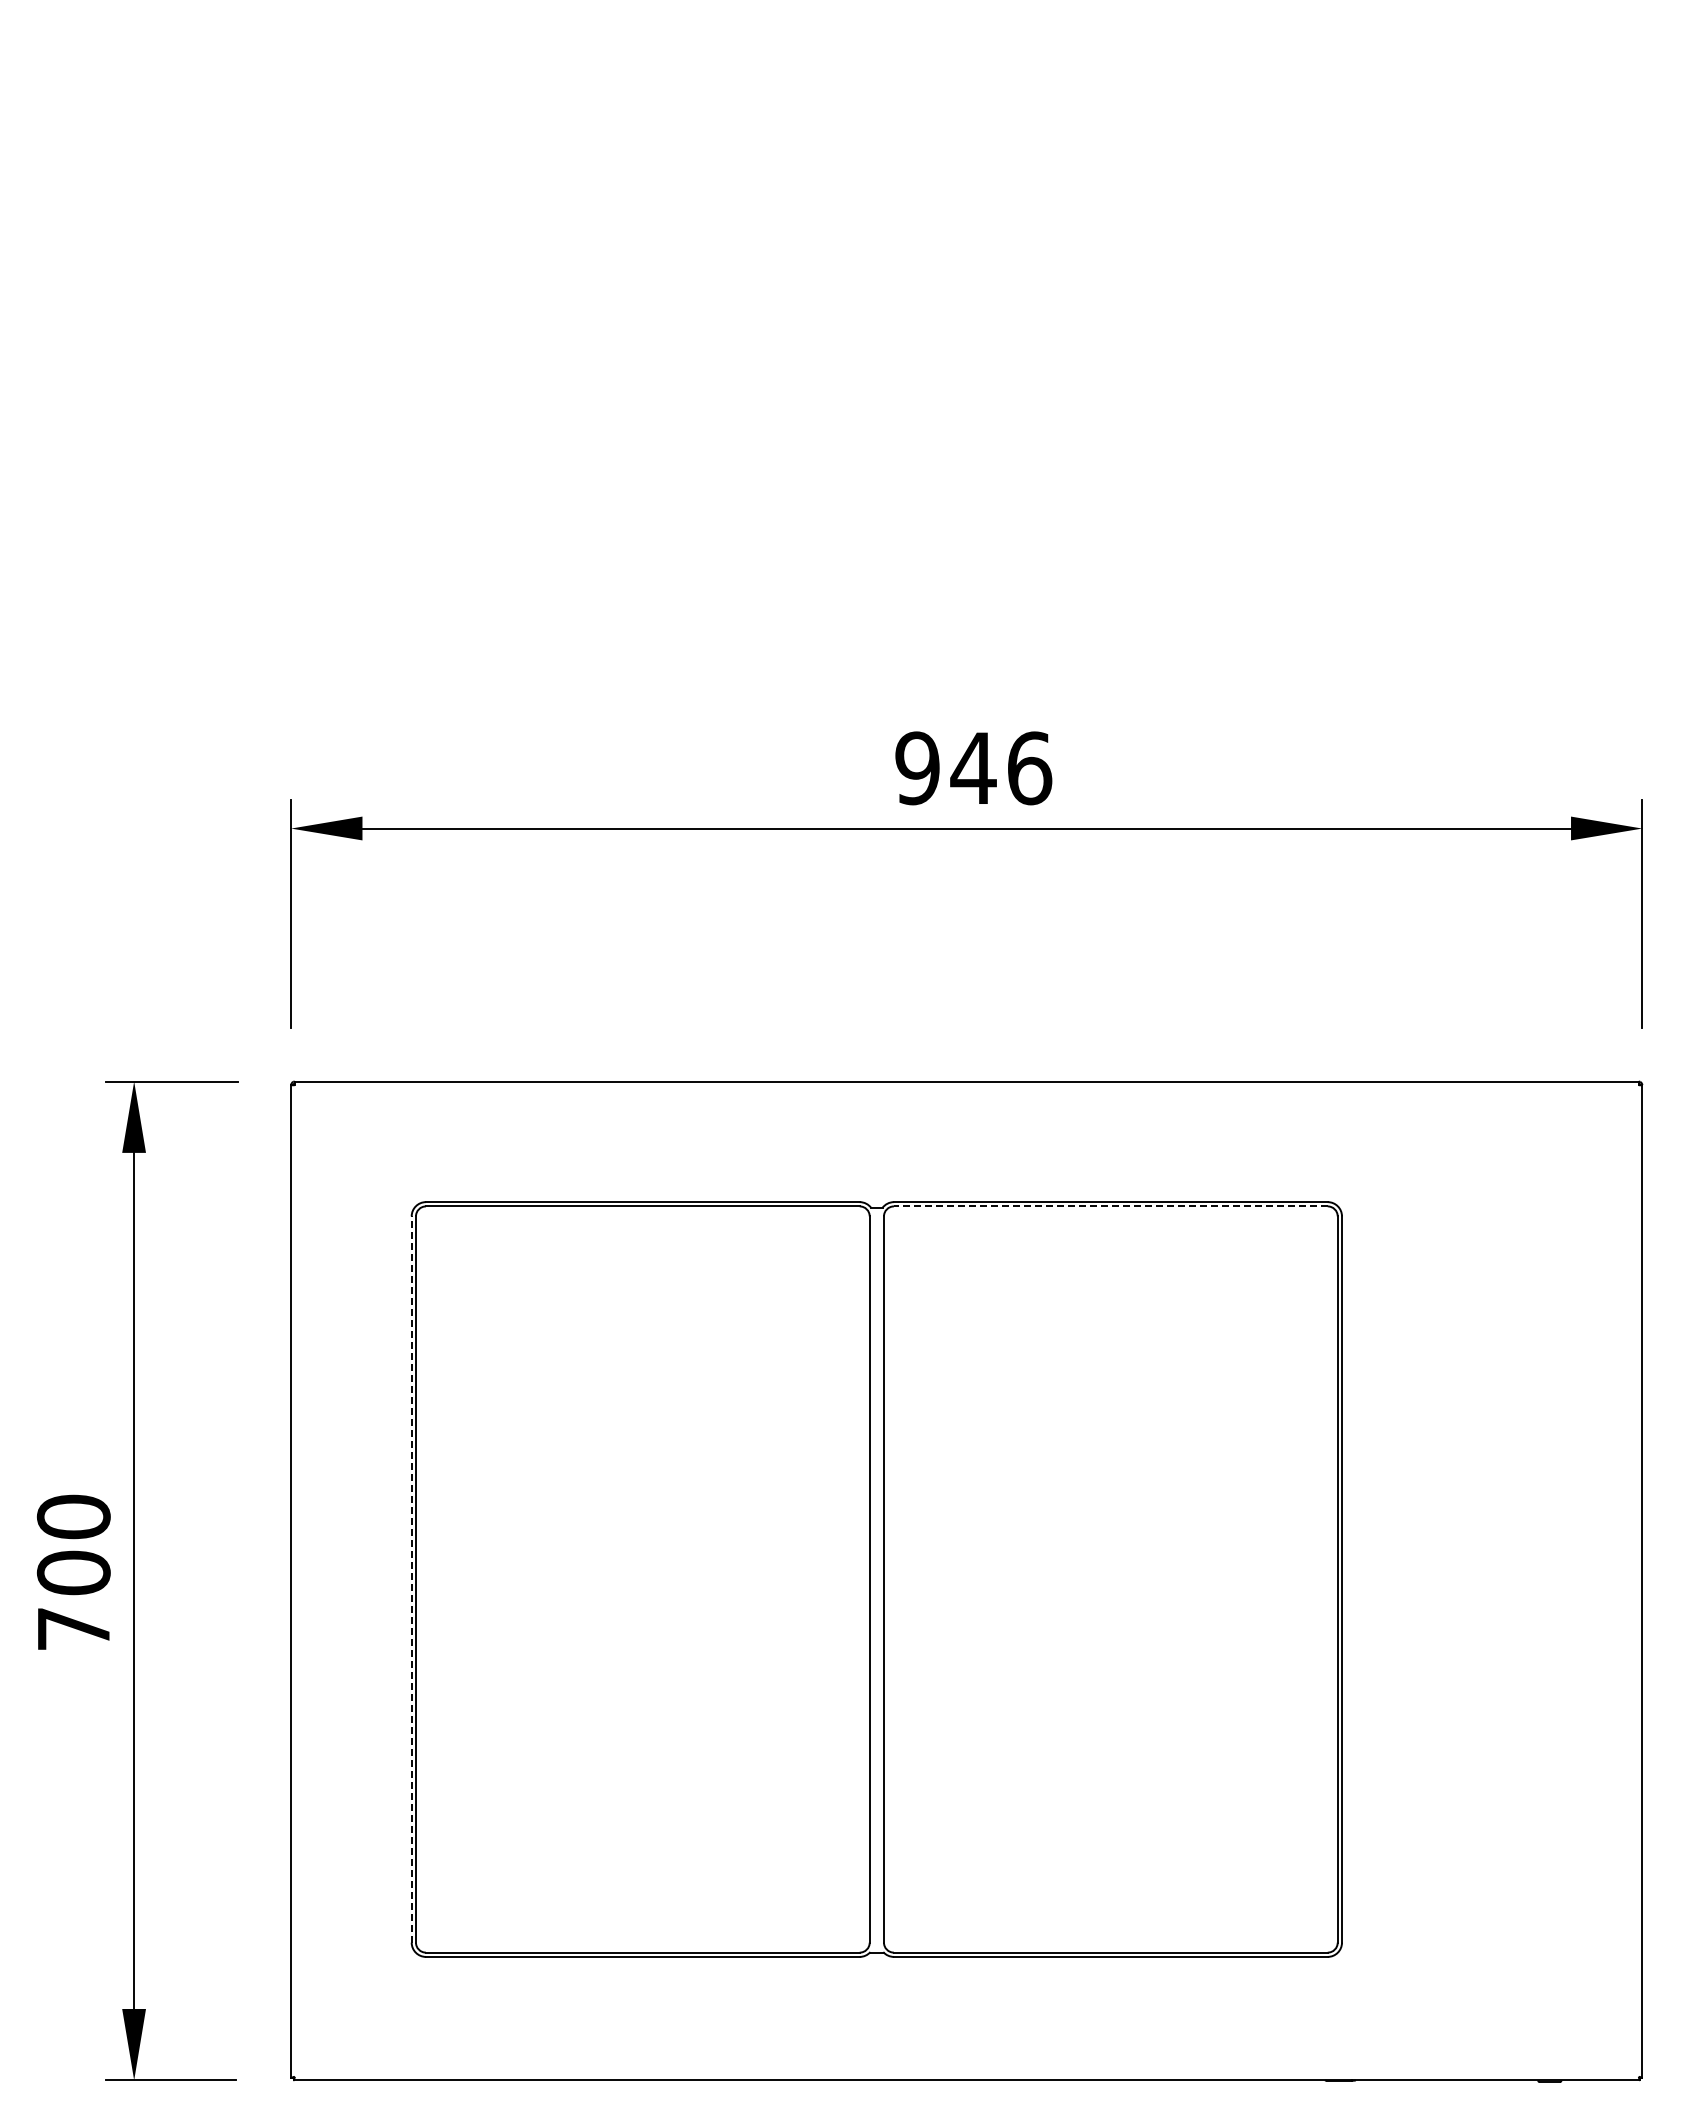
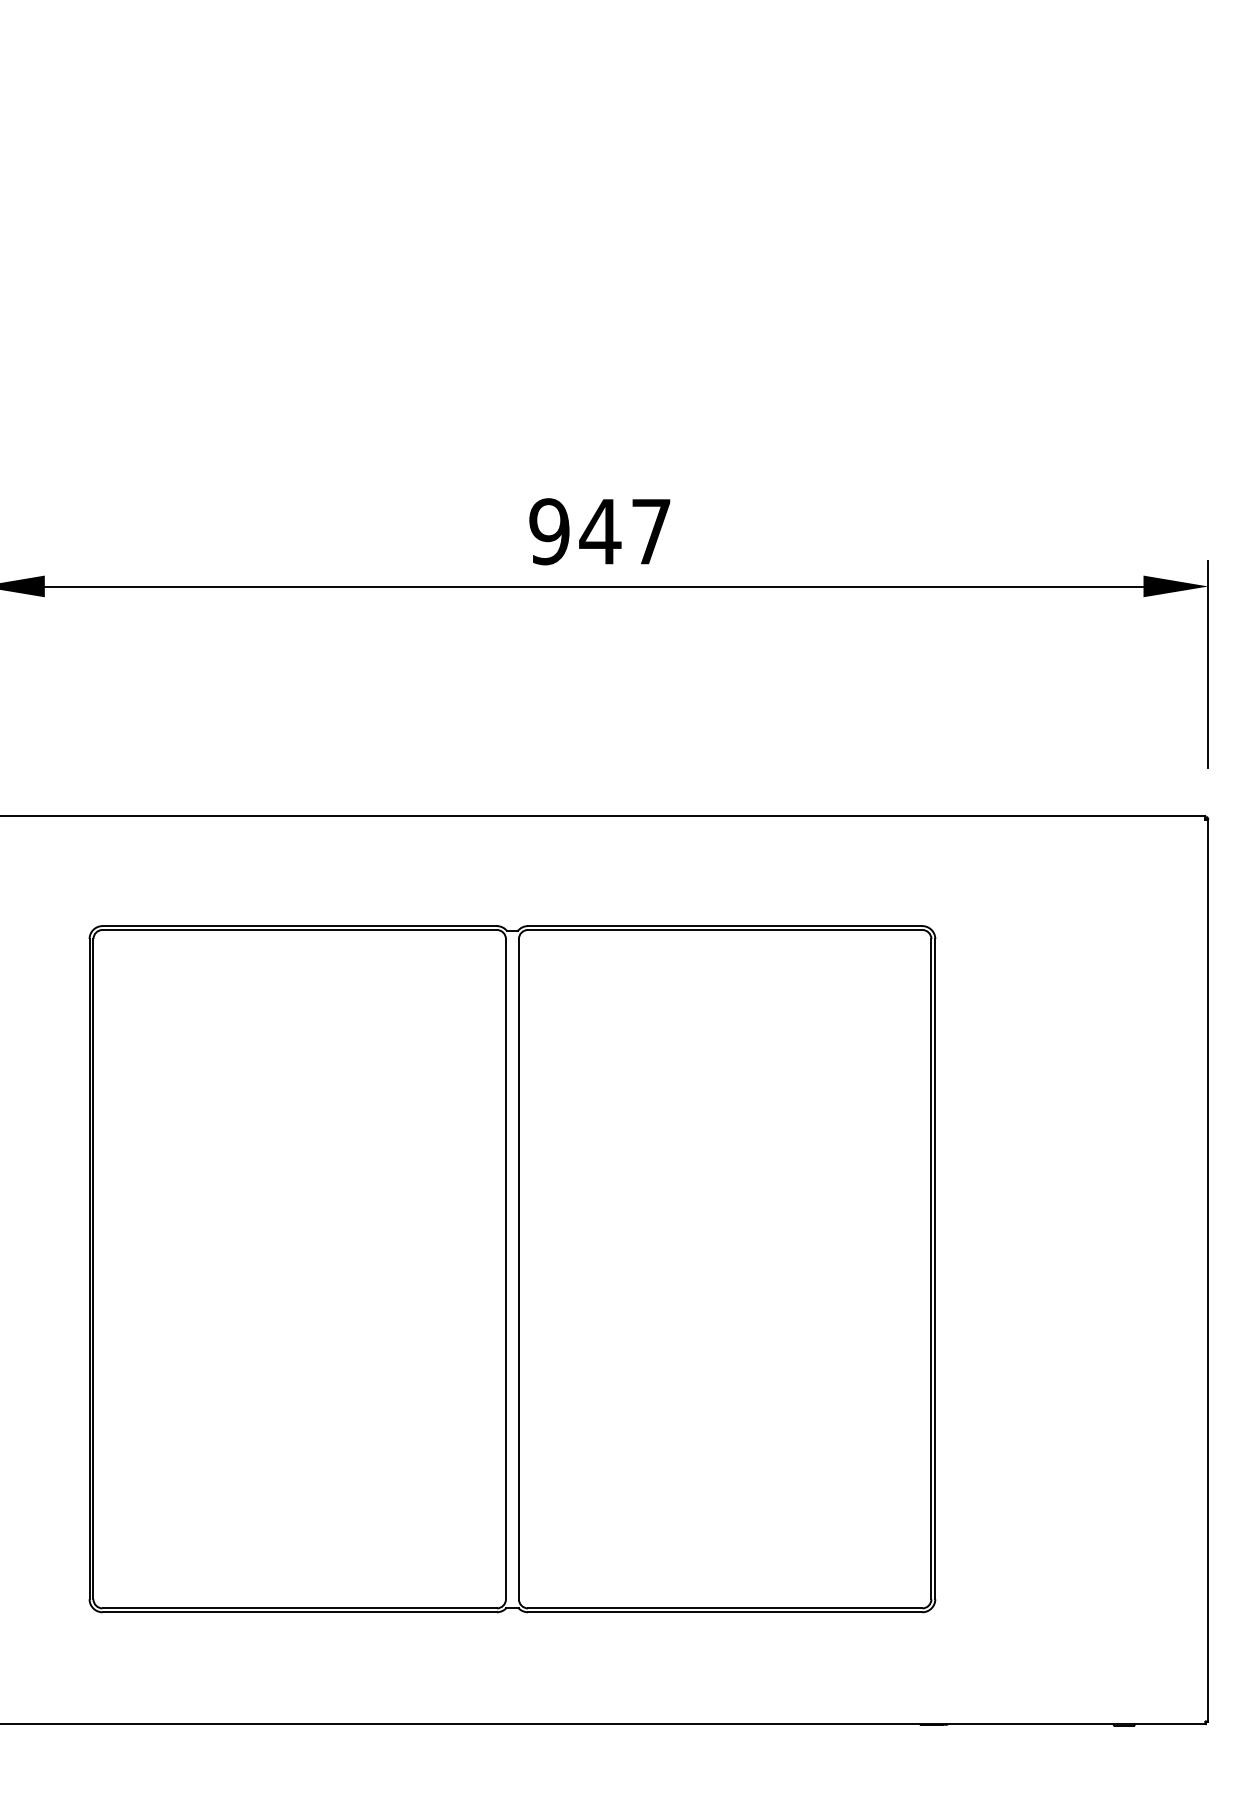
text: (1030, 768) -> (652, 531), 946 -> 947
line: (1110, 1206) -> (724, 930), dashed -> solid
line: (411, 1579) -> (89, 1269), dashed -> solid

